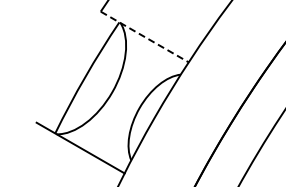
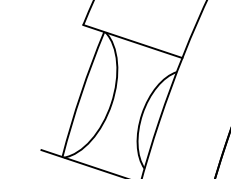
line: (144, 37) -> (132, 42), dashed -> solid

